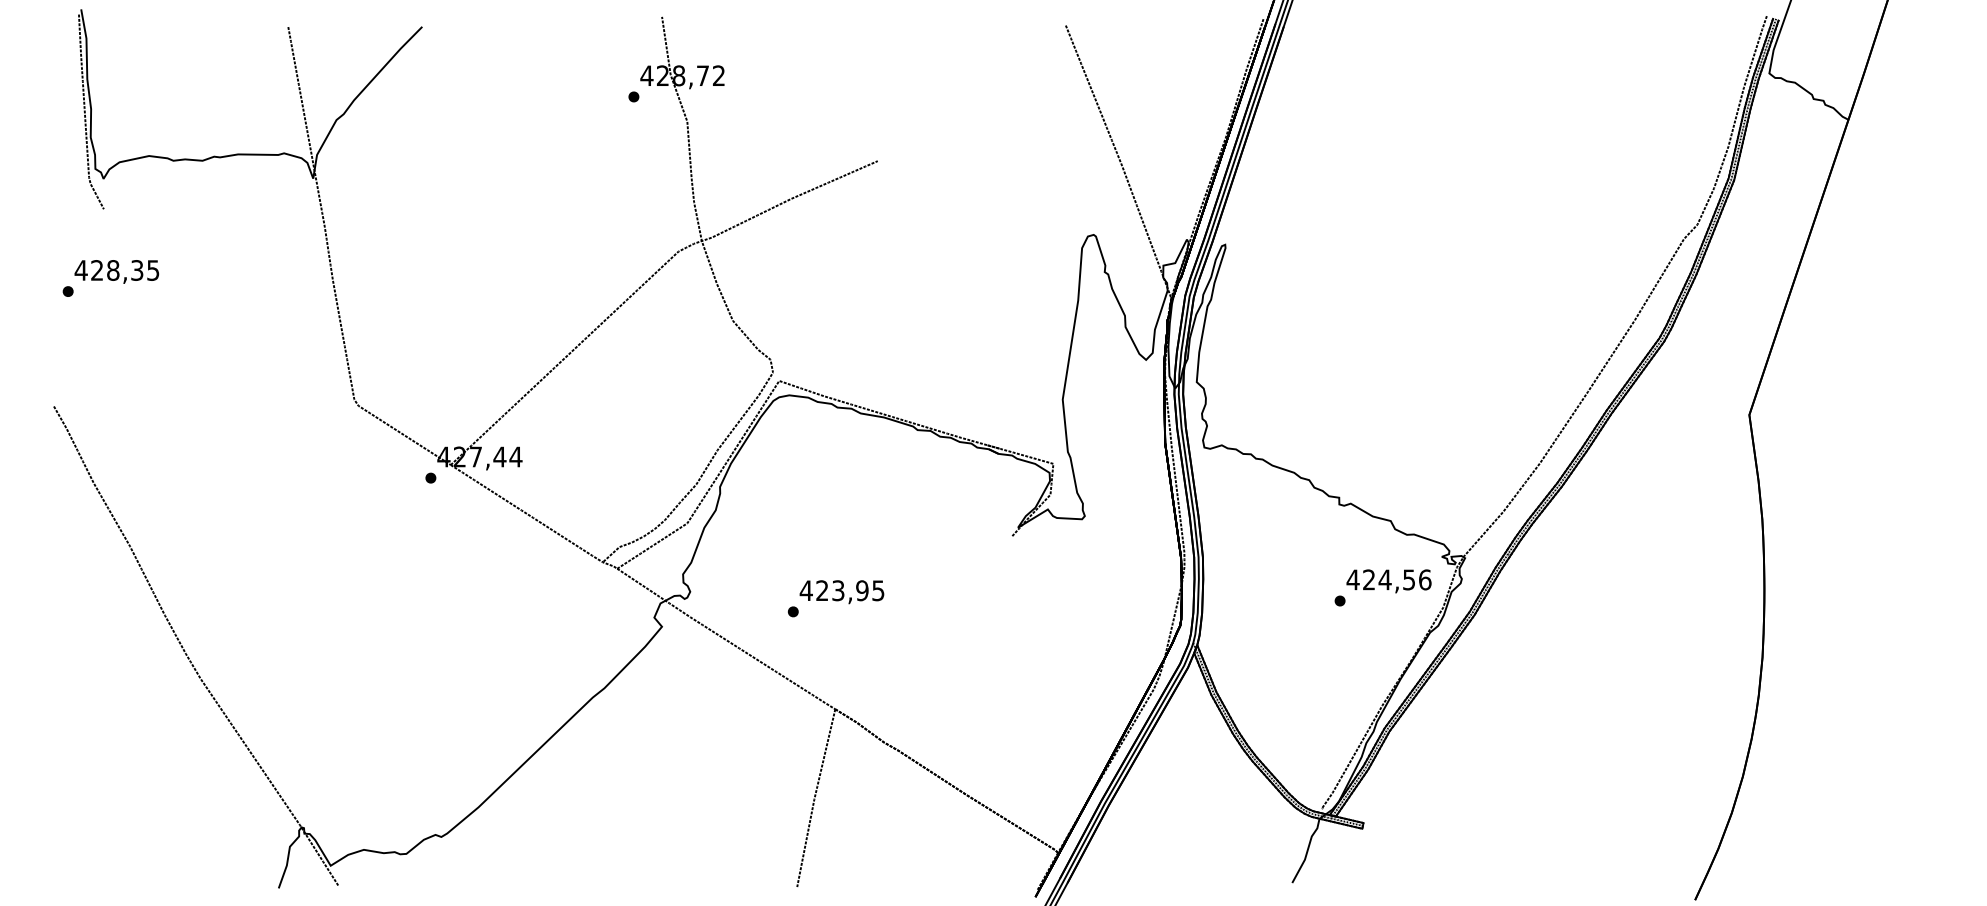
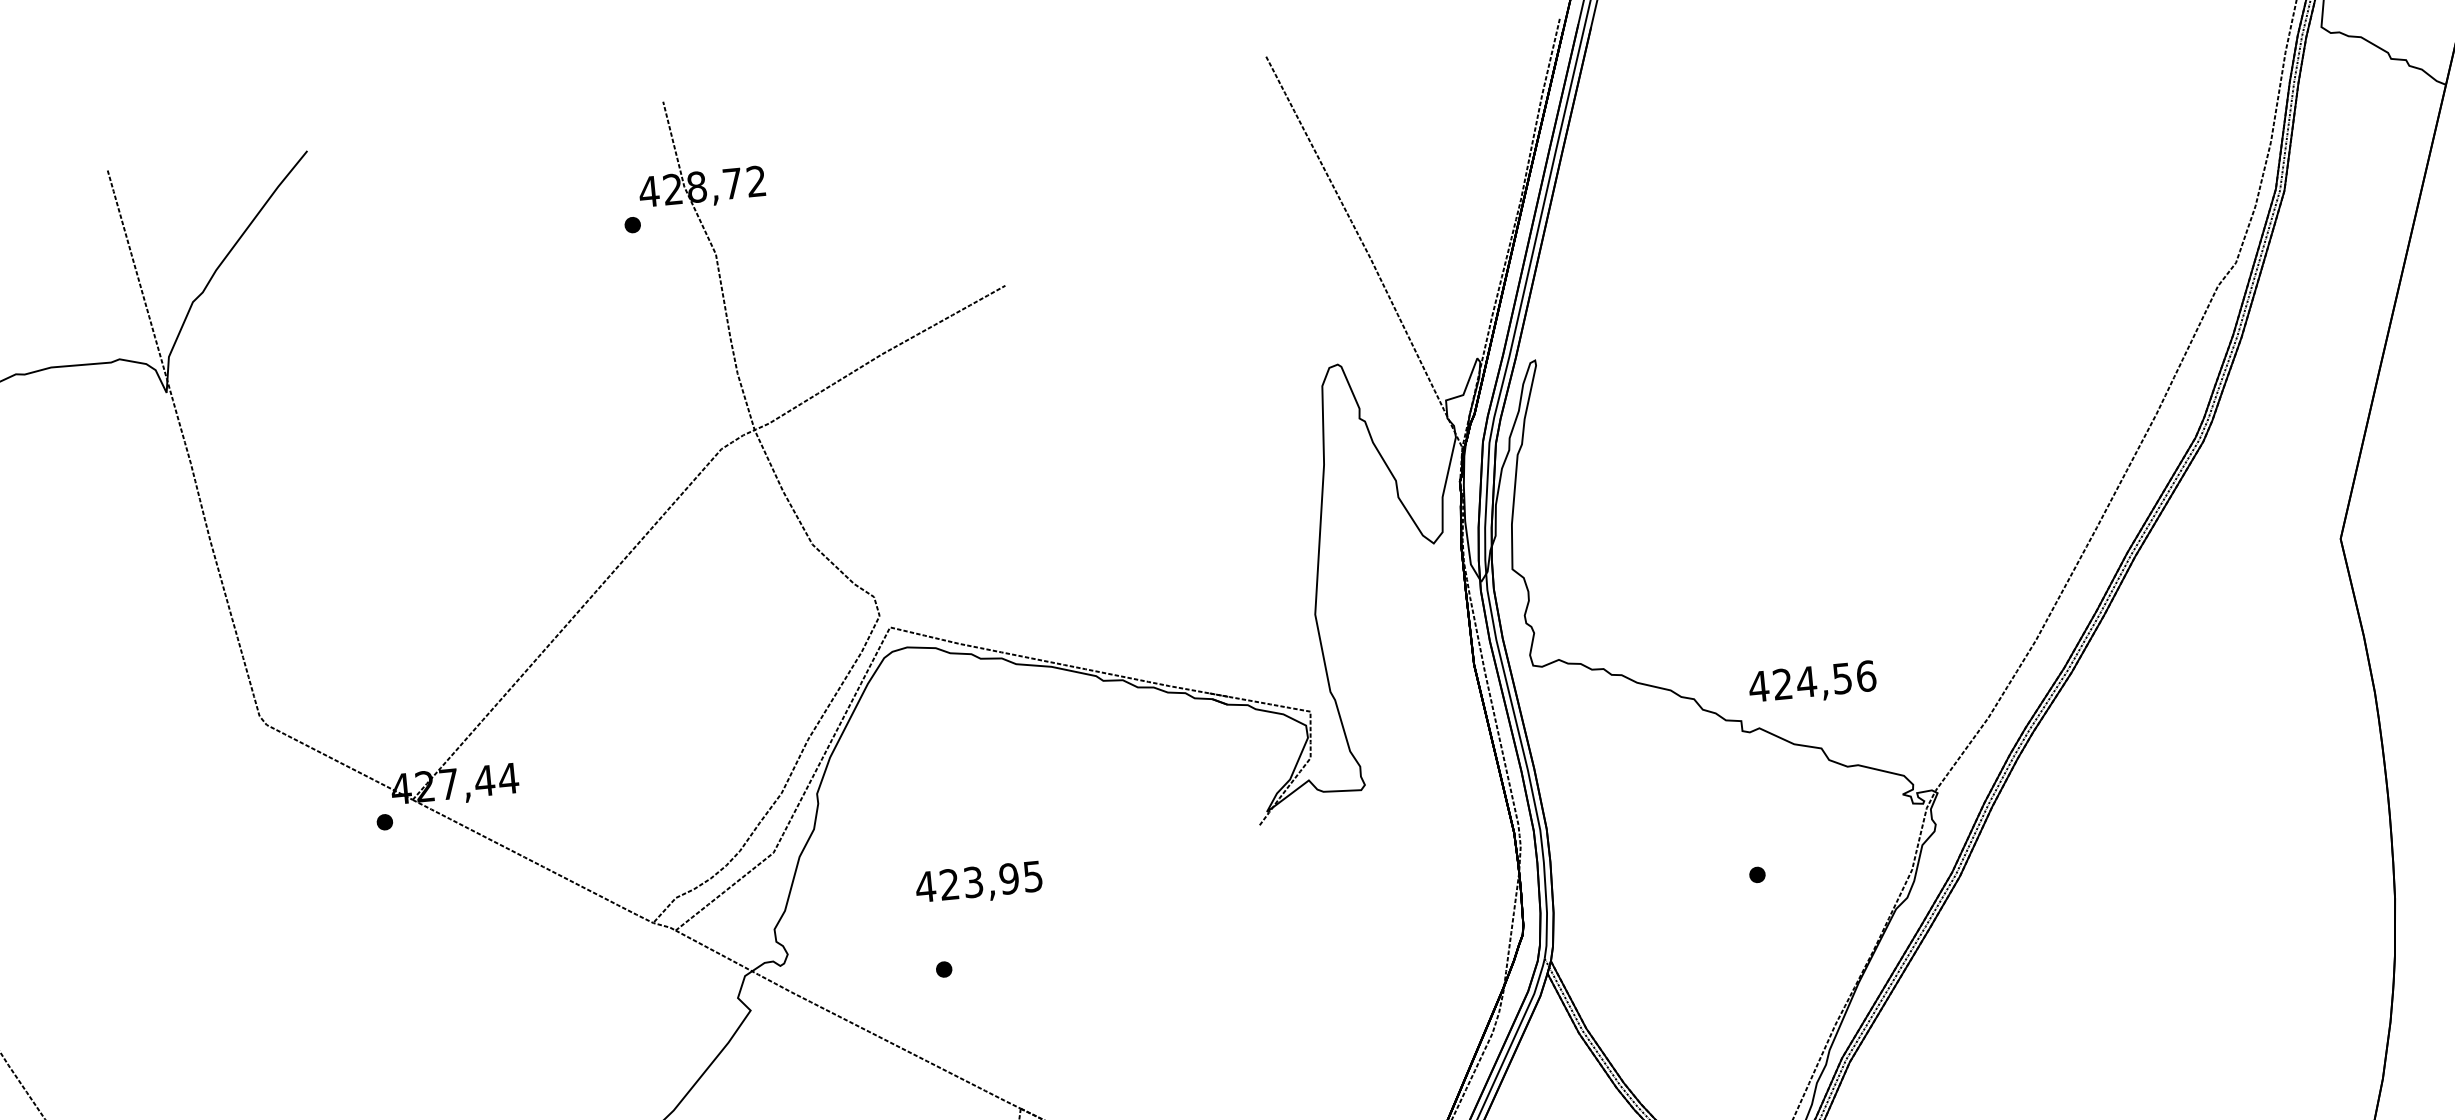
text: (1388, 581) -> (1811, 683), moved
text: (841, 592) -> (978, 884), moved

